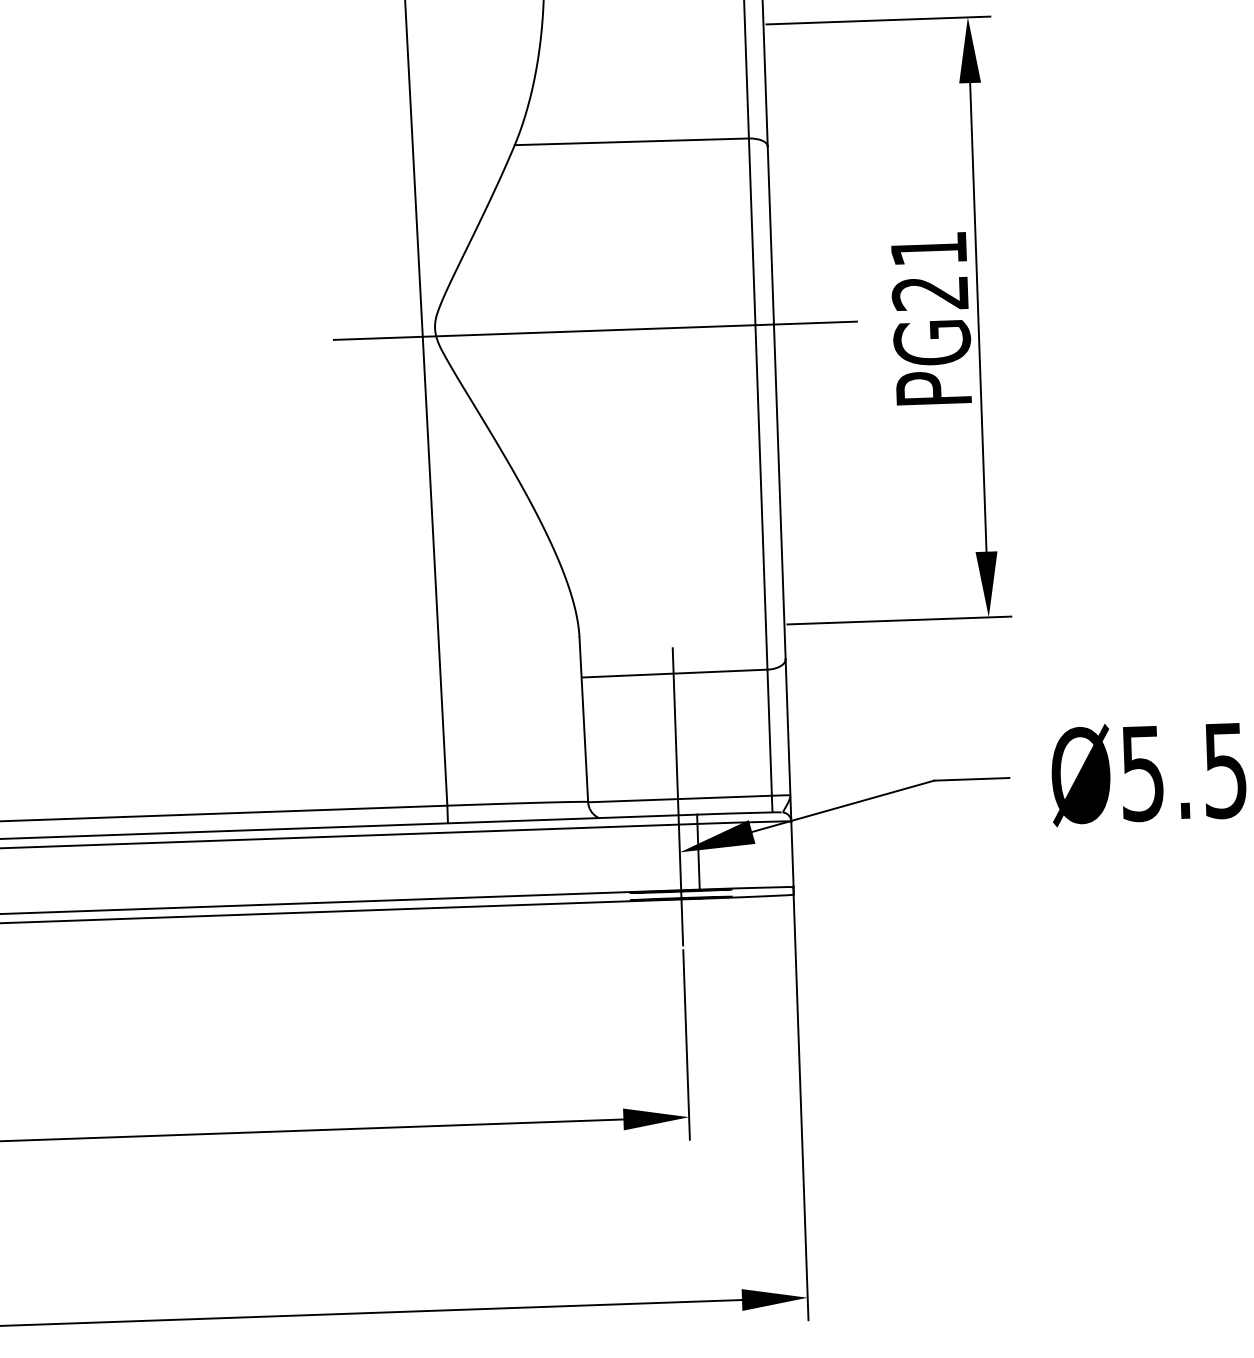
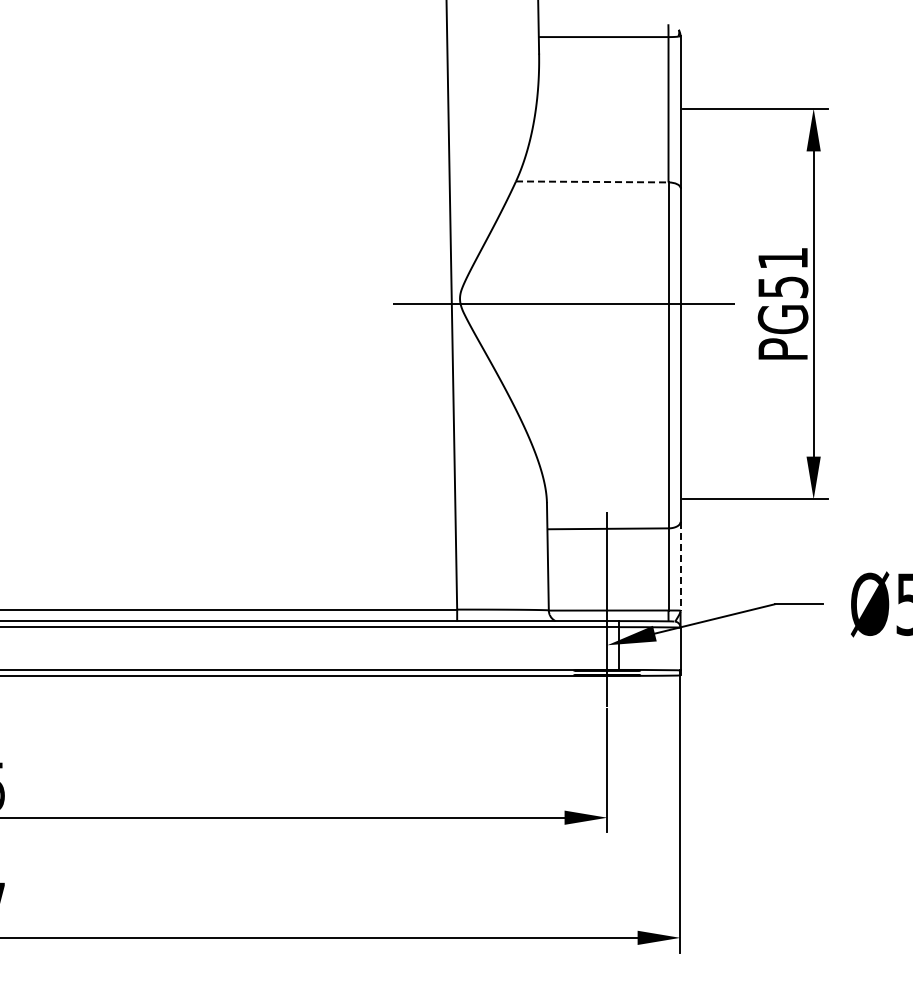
line: (632, 141) -> (592, 181), solid -> dashed
text: (929, 293) -> (782, 287), PG21 -> PG51
line: (787, 727) -> (680, 566), solid -> dashed

